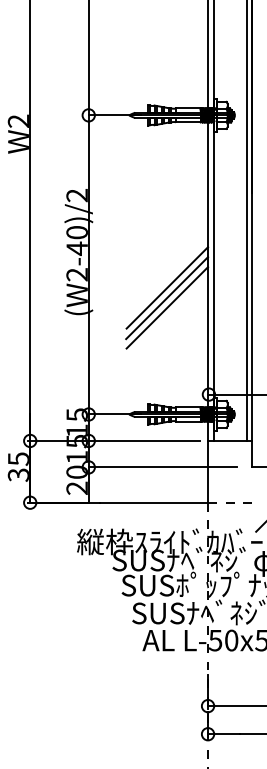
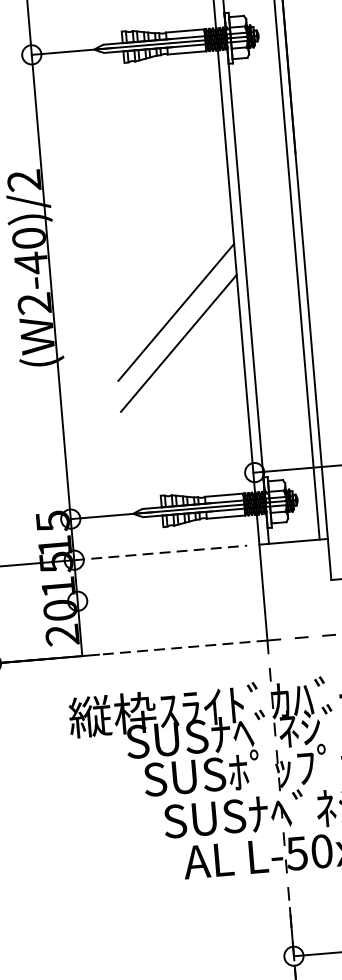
line: (167, 298) -> (177, 328), removed
line: (144, 440) -> (160, 552), solid -> dashed
line: (162, 467) -> (192, 591), removed
line: (153, 502) -> (182, 647), solid -> dashed

